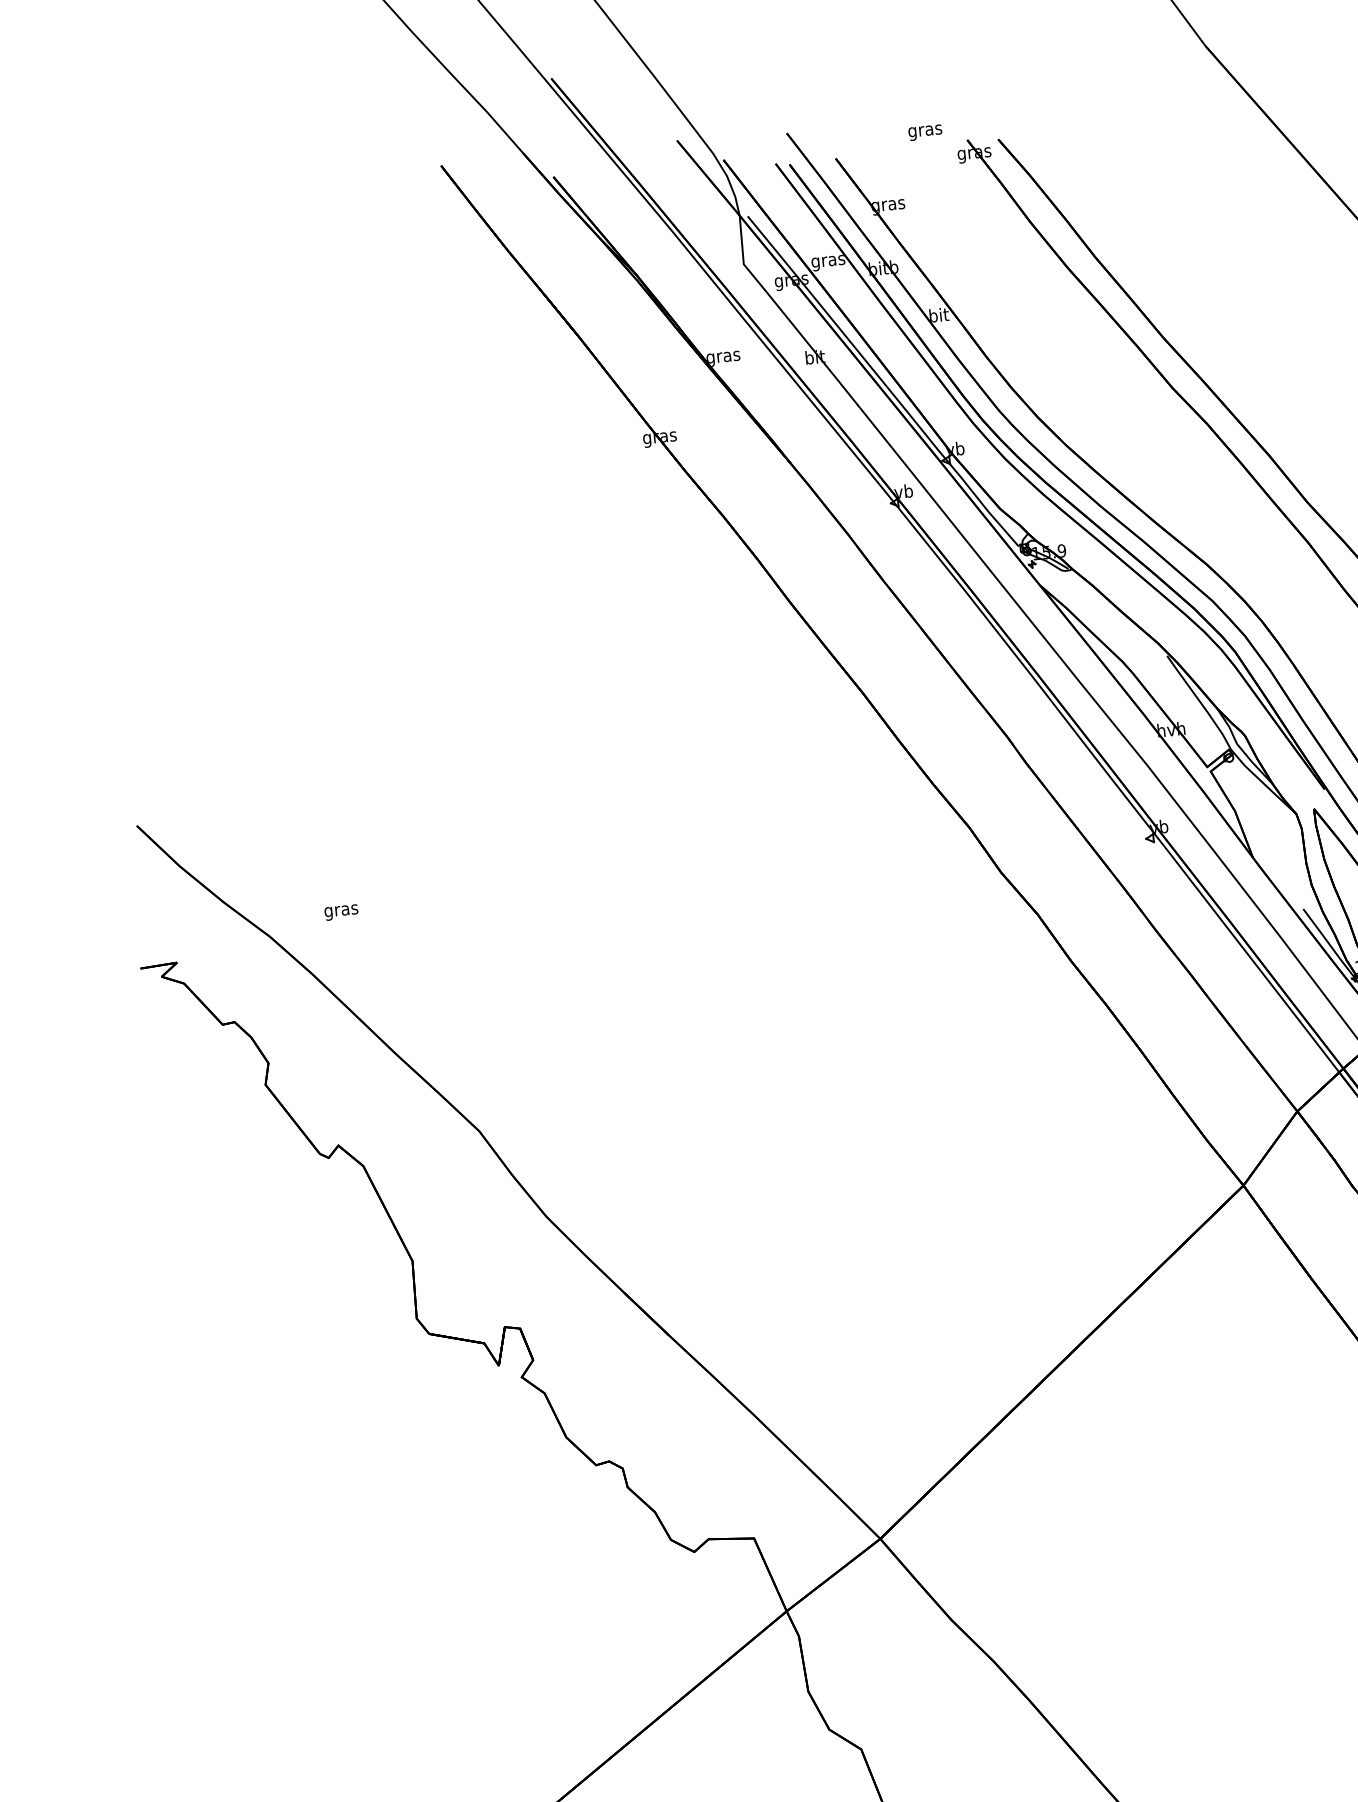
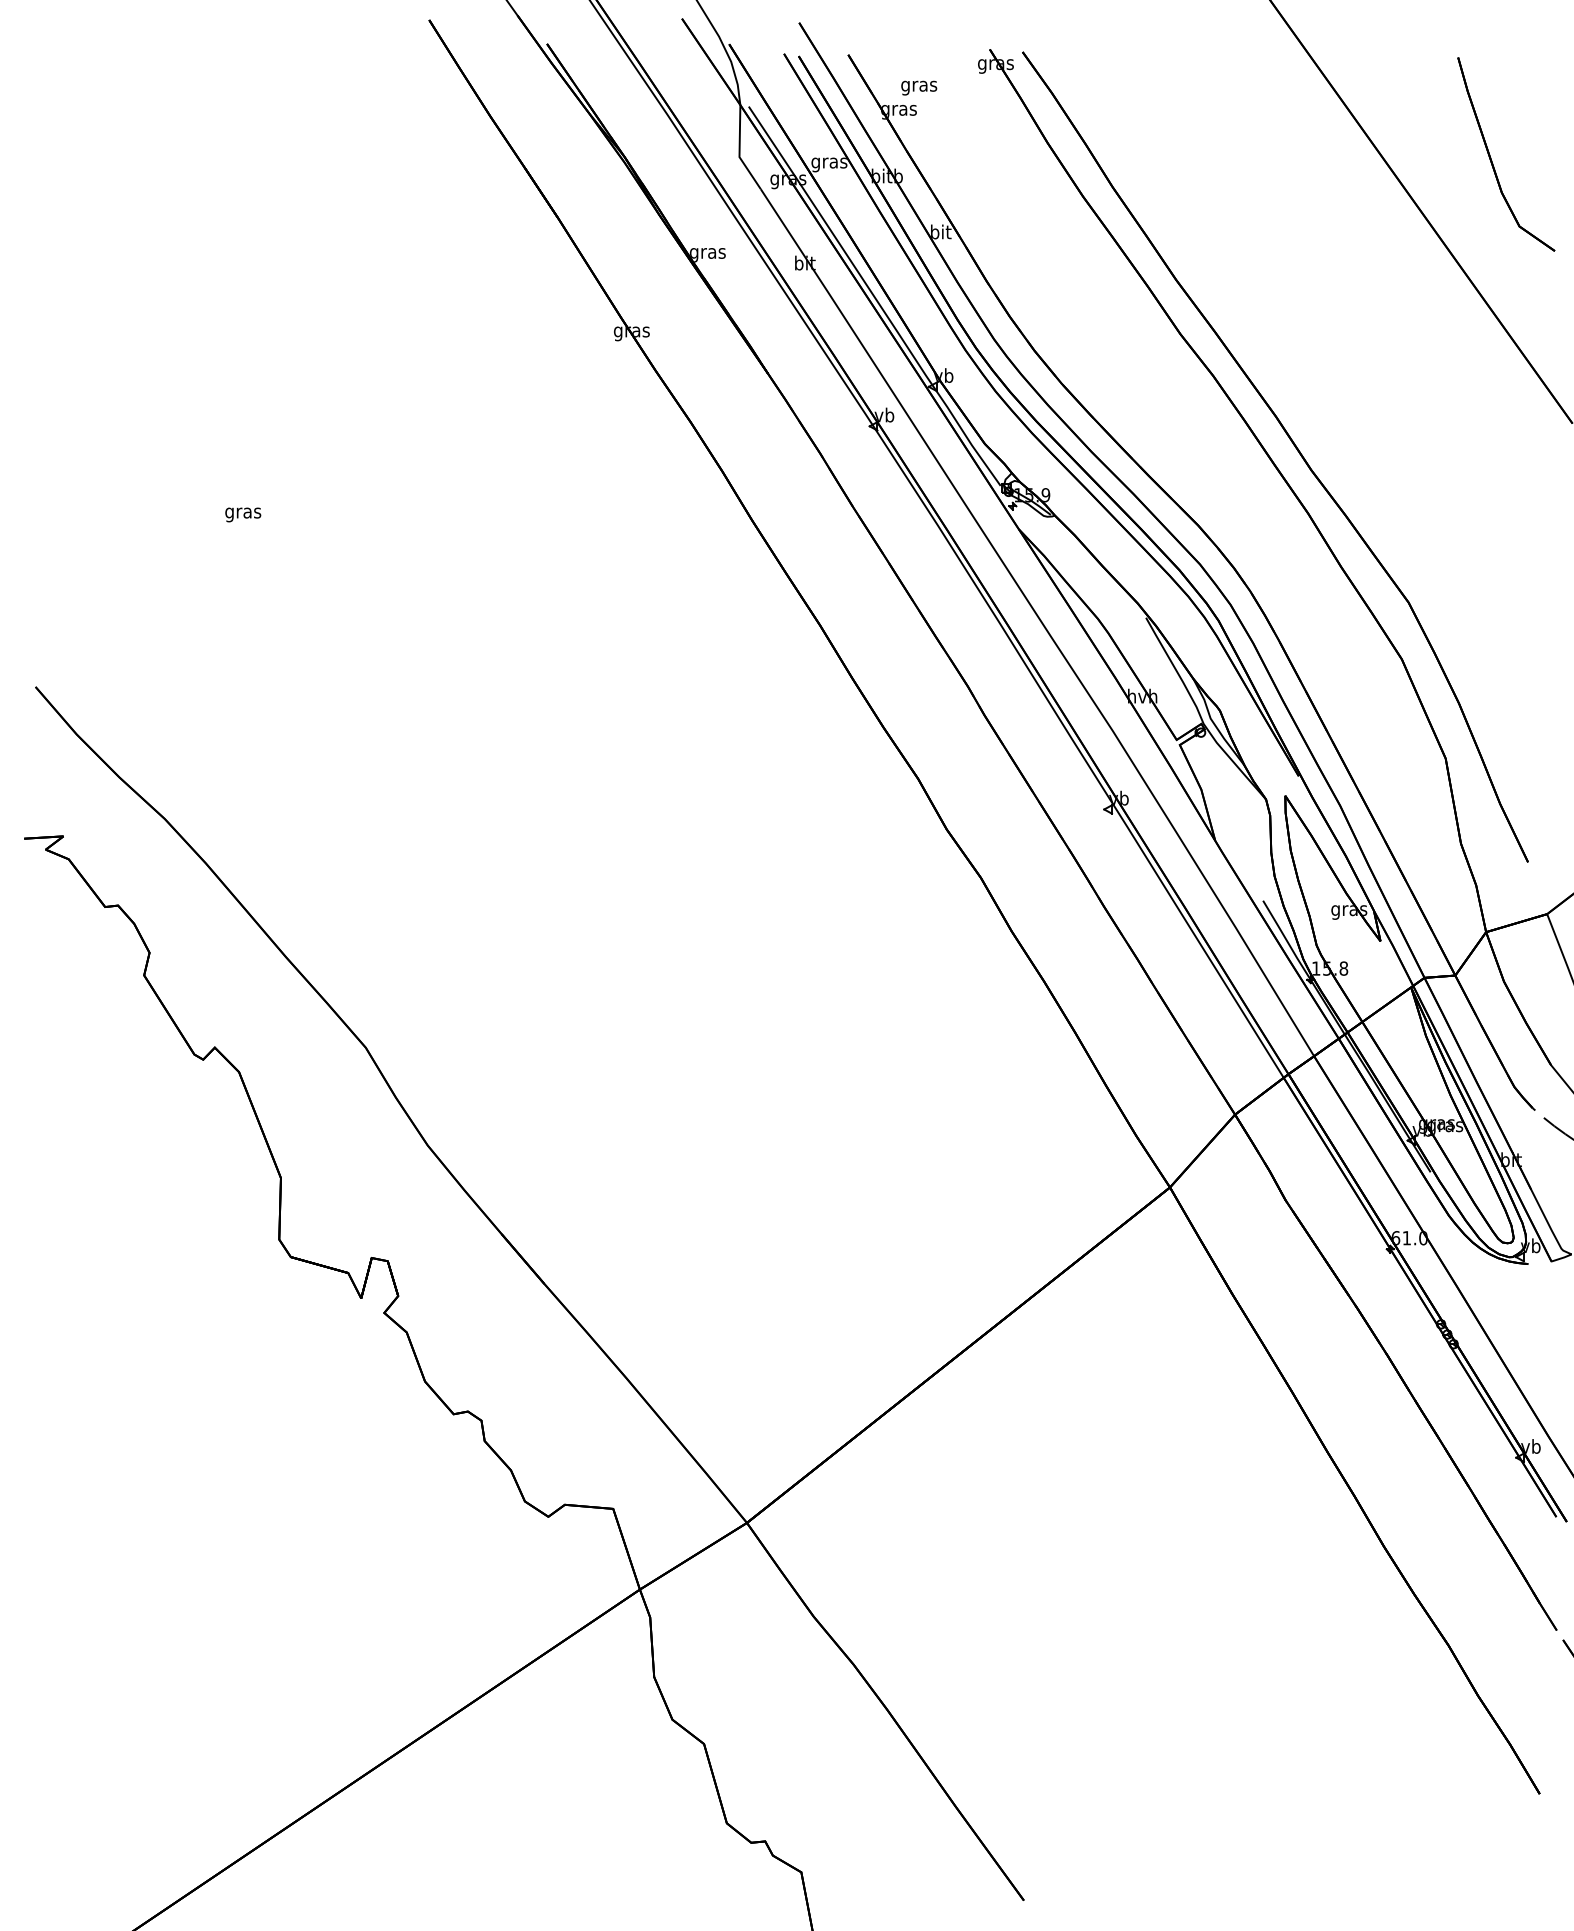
text: (925, 132) -> (919, 87), moved
text: (341, 912) -> (243, 514), moved

